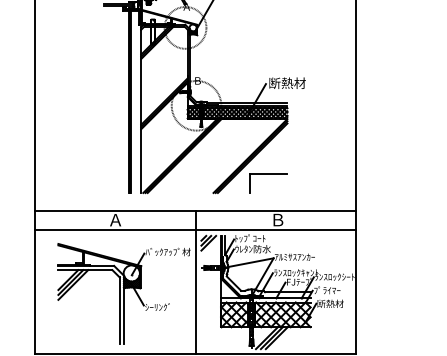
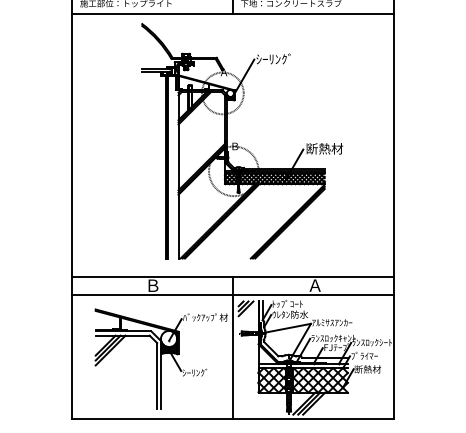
part: (268, 174) -> (305, 240), removed
text: (115, 219) -> (152, 285), Ａ -> Ｂ
text: (277, 219) -> (314, 285), Ｂ -> Ａ

